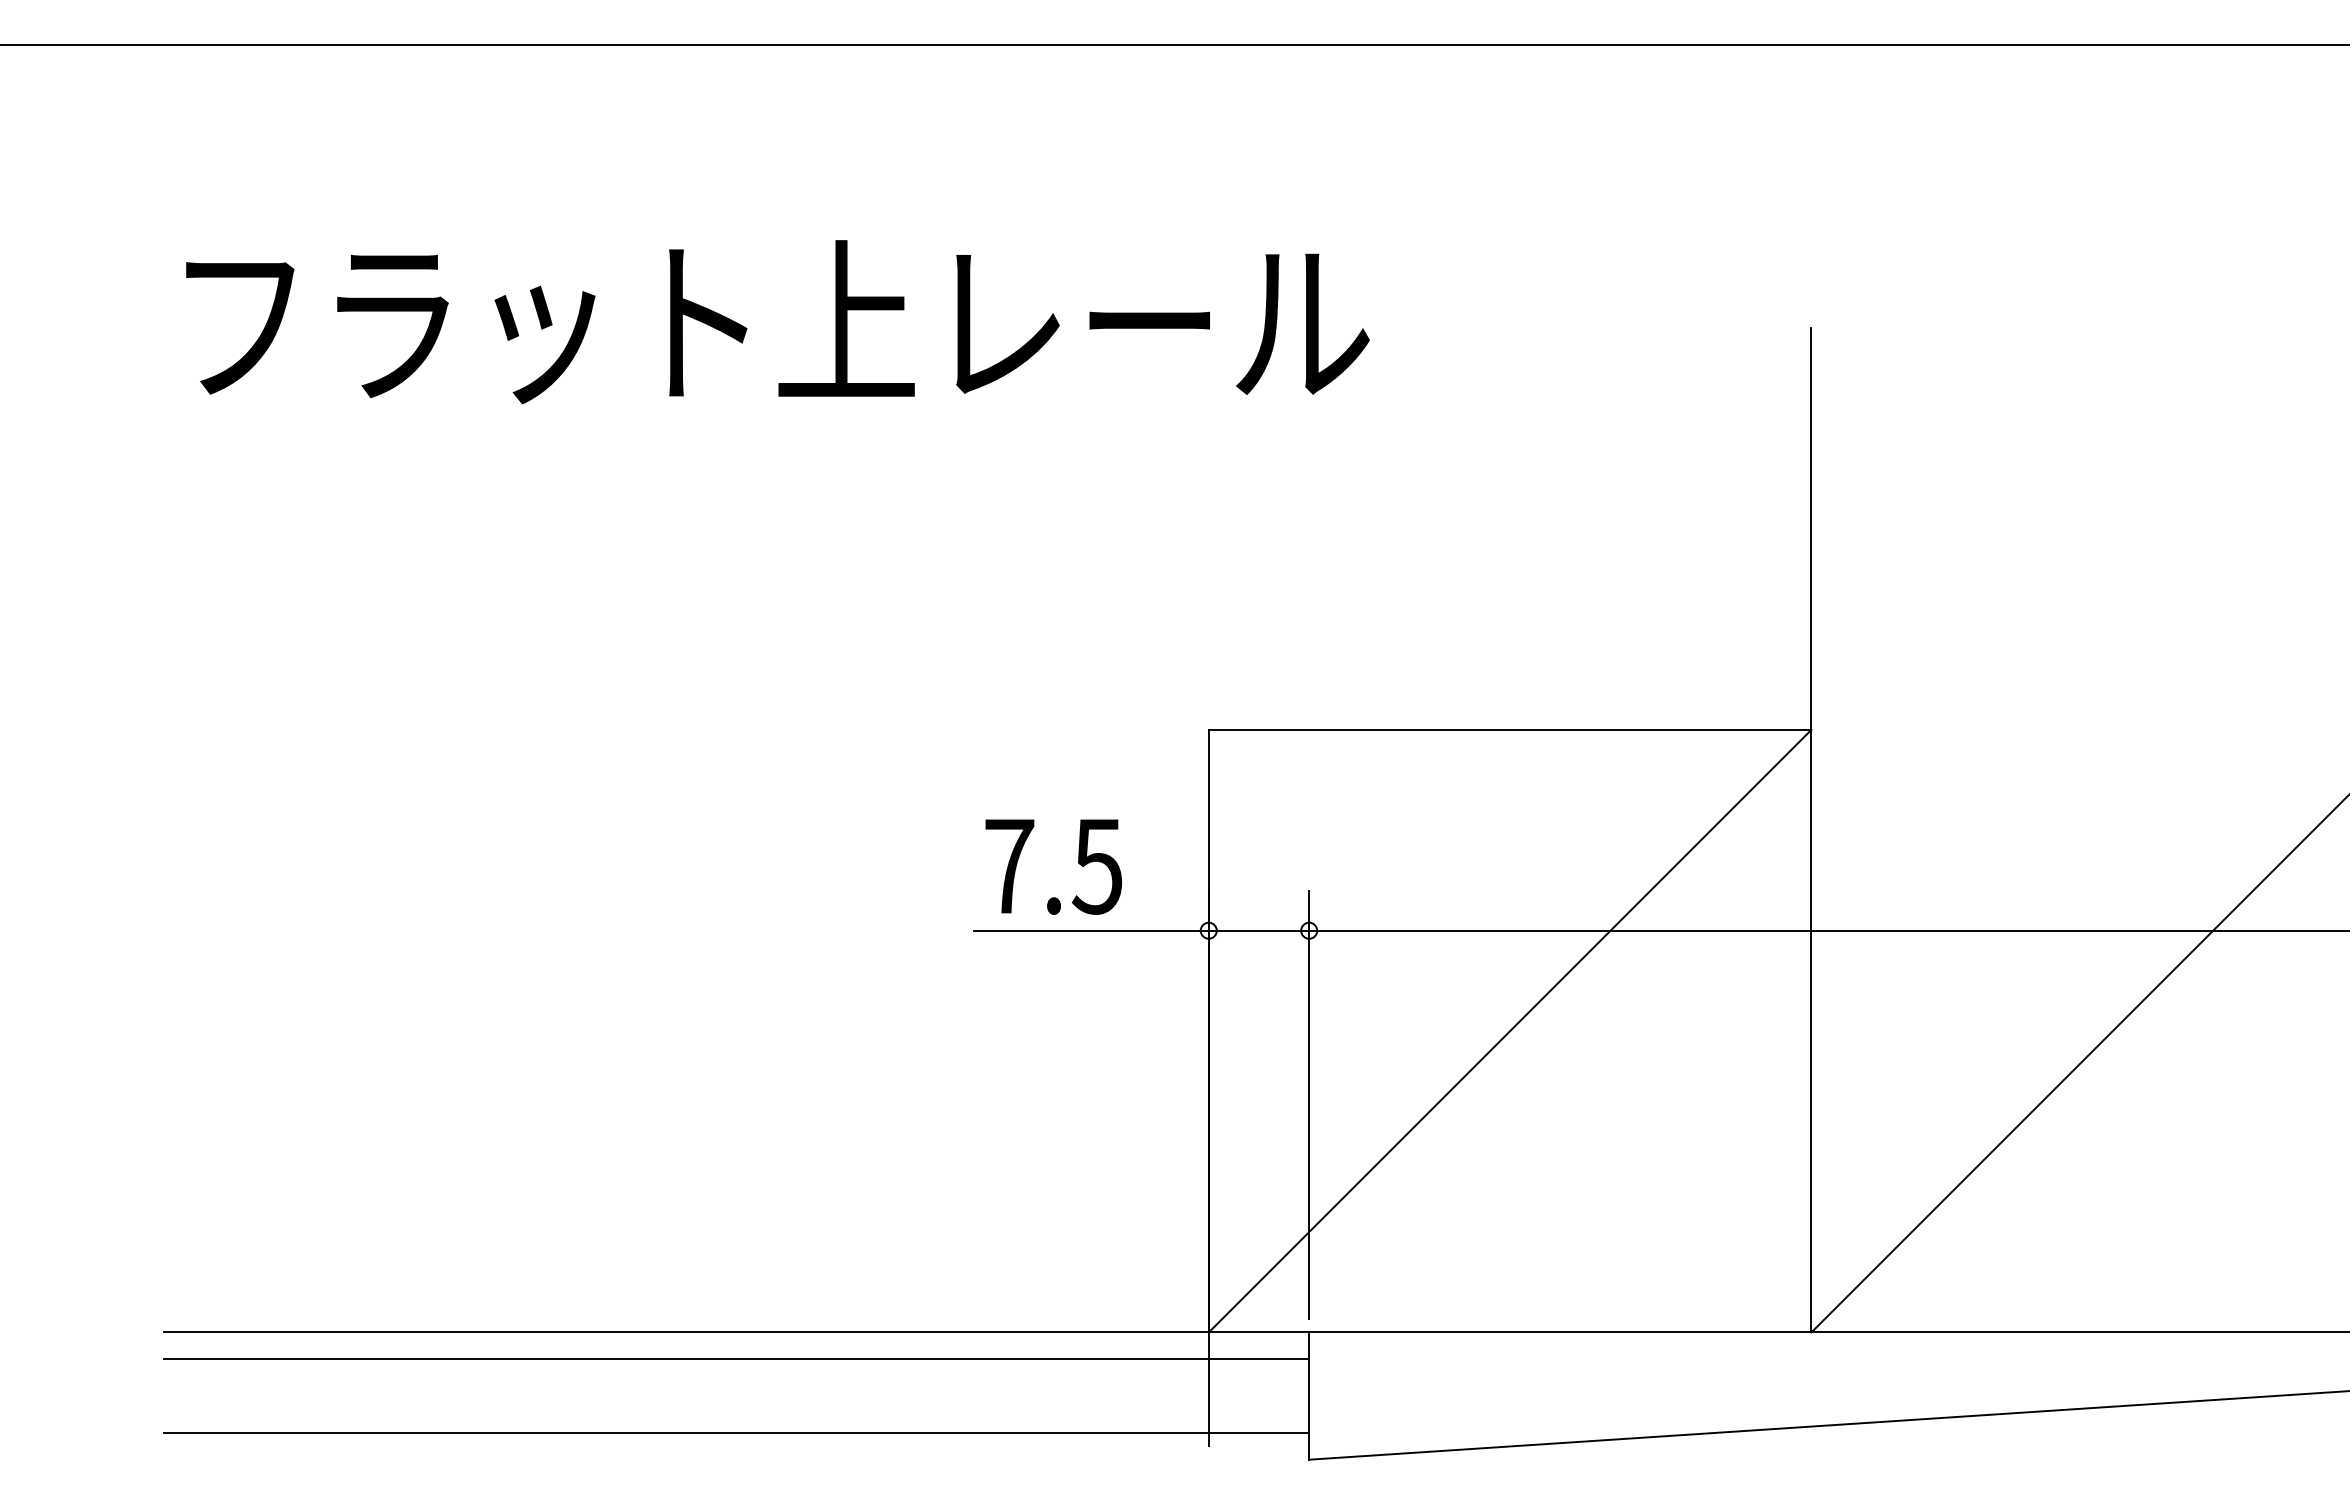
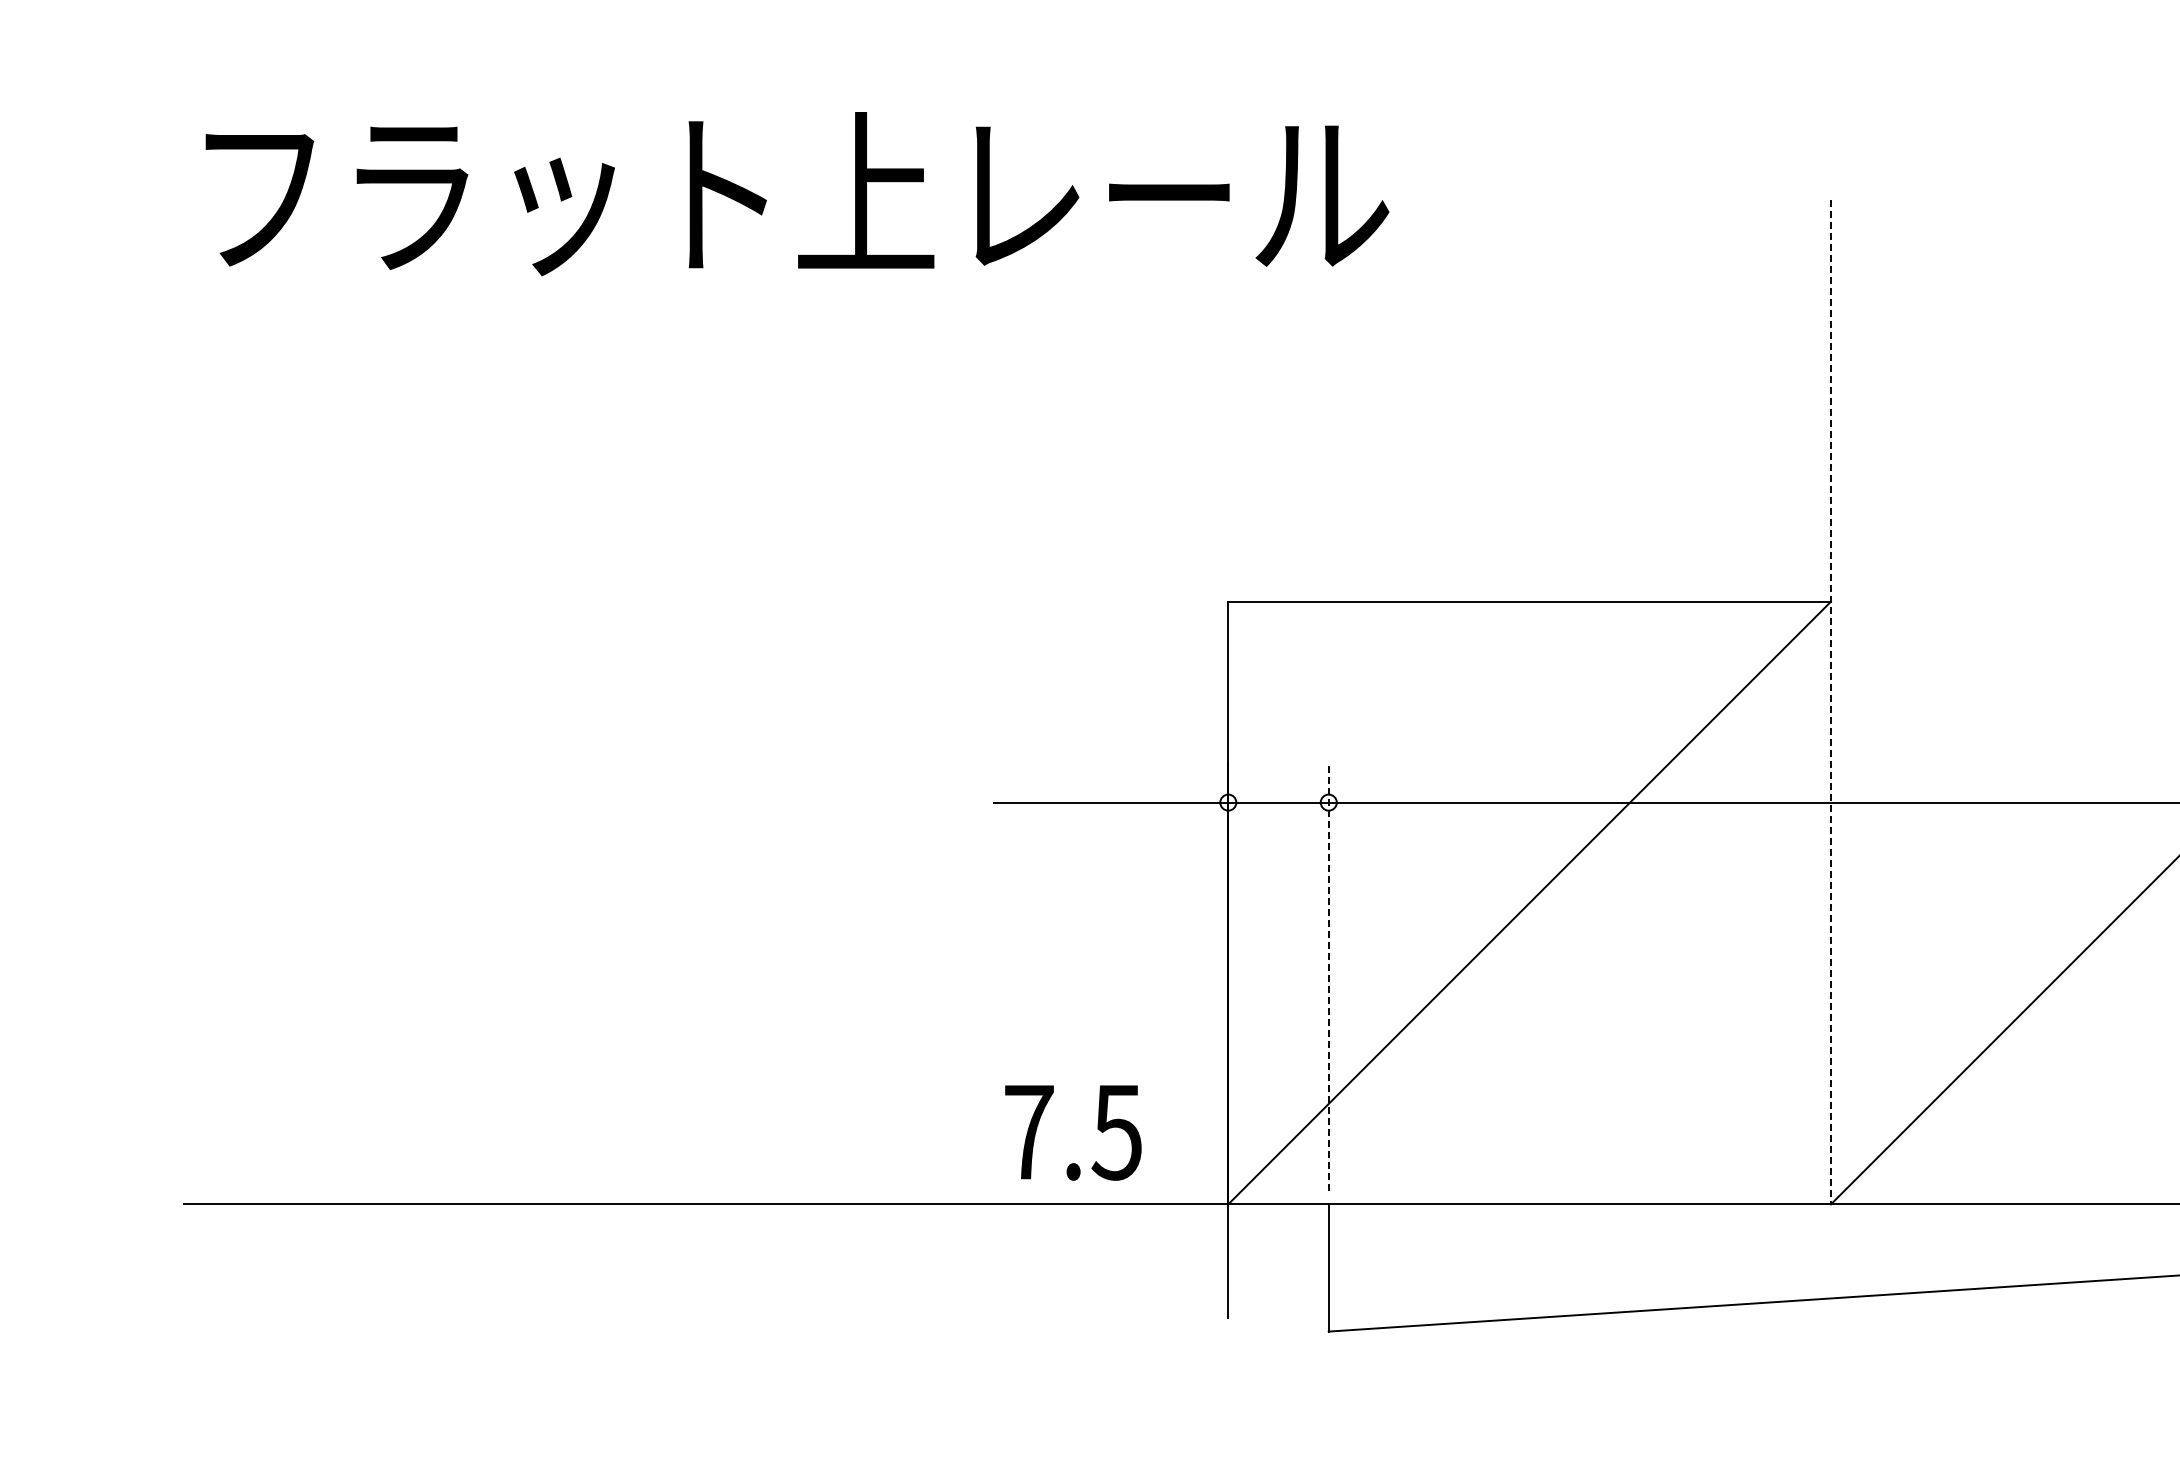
line: (1811, 830) -> (1831, 702), solid -> dashed
text: (1053, 866) -> (1073, 1132), moved
line: (1309, 1104) -> (1329, 976), solid -> dashed
line: (736, 1359) -> (756, 1231), removed
line: (736, 1432) -> (756, 1304), removed

